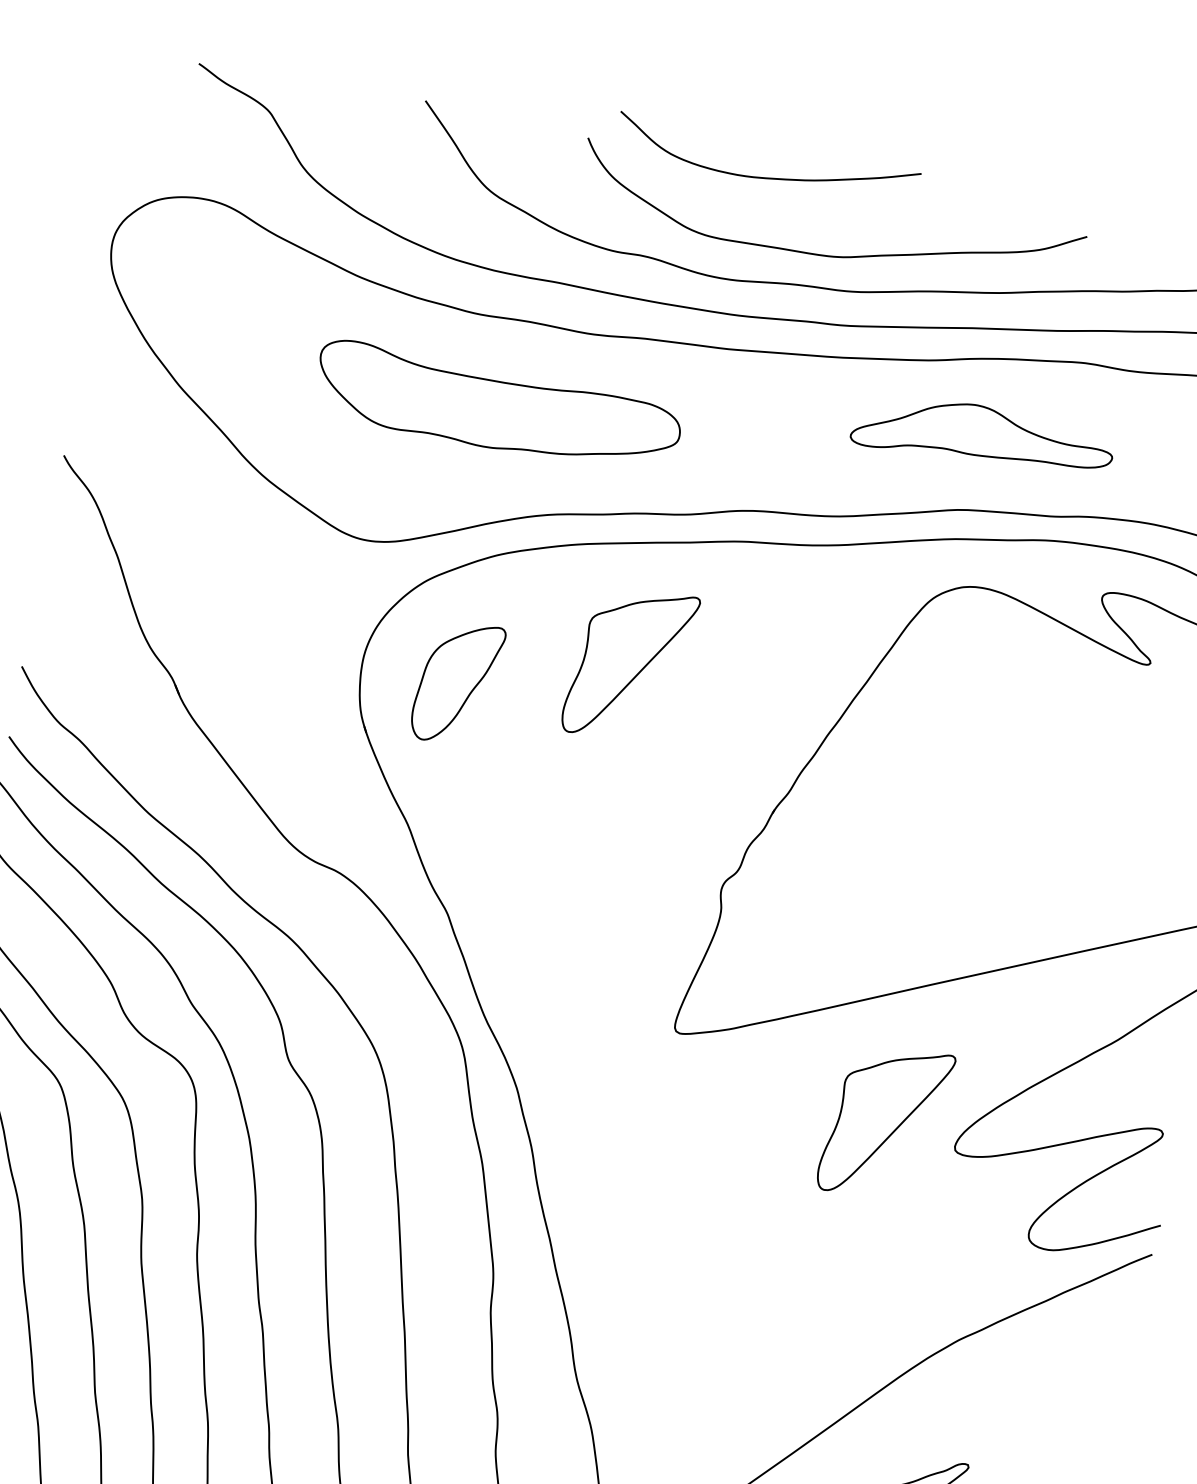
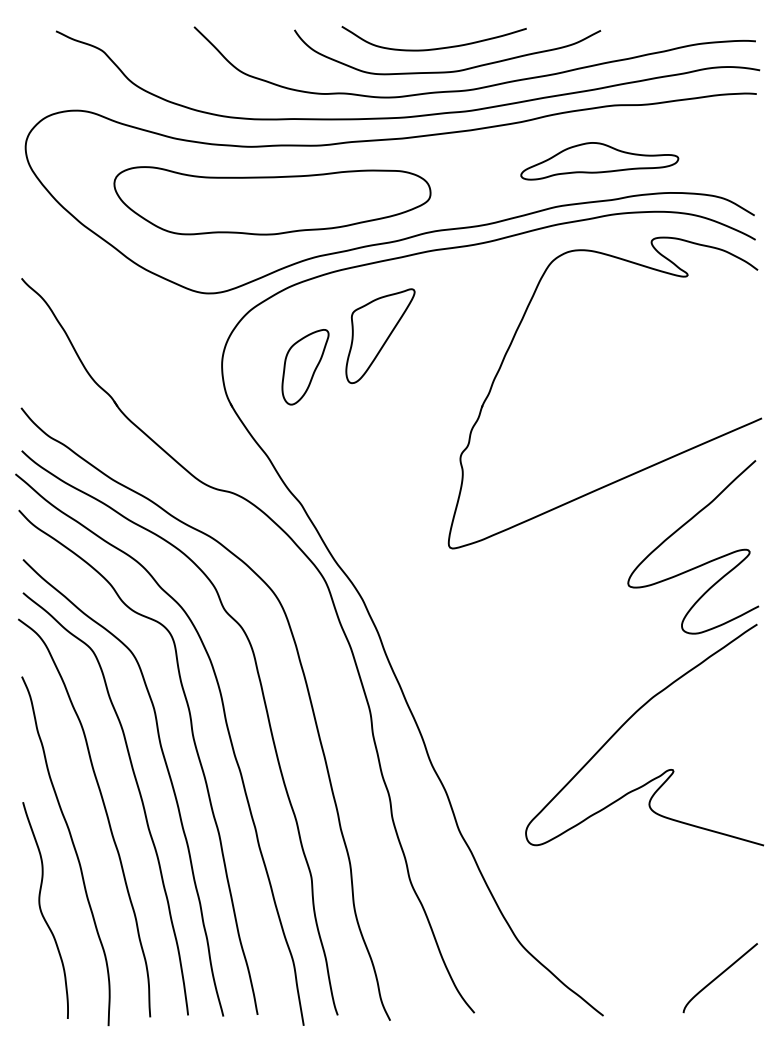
curve: (763, 176) -> (433, 48), moved
part: (497, 408) -> (272, 200), size x1.43
part: (982, 437) -> (599, 161), moved
part: (457, 683) -> (305, 367), moved
part: (885, 1121) -> (584, 576), removed

